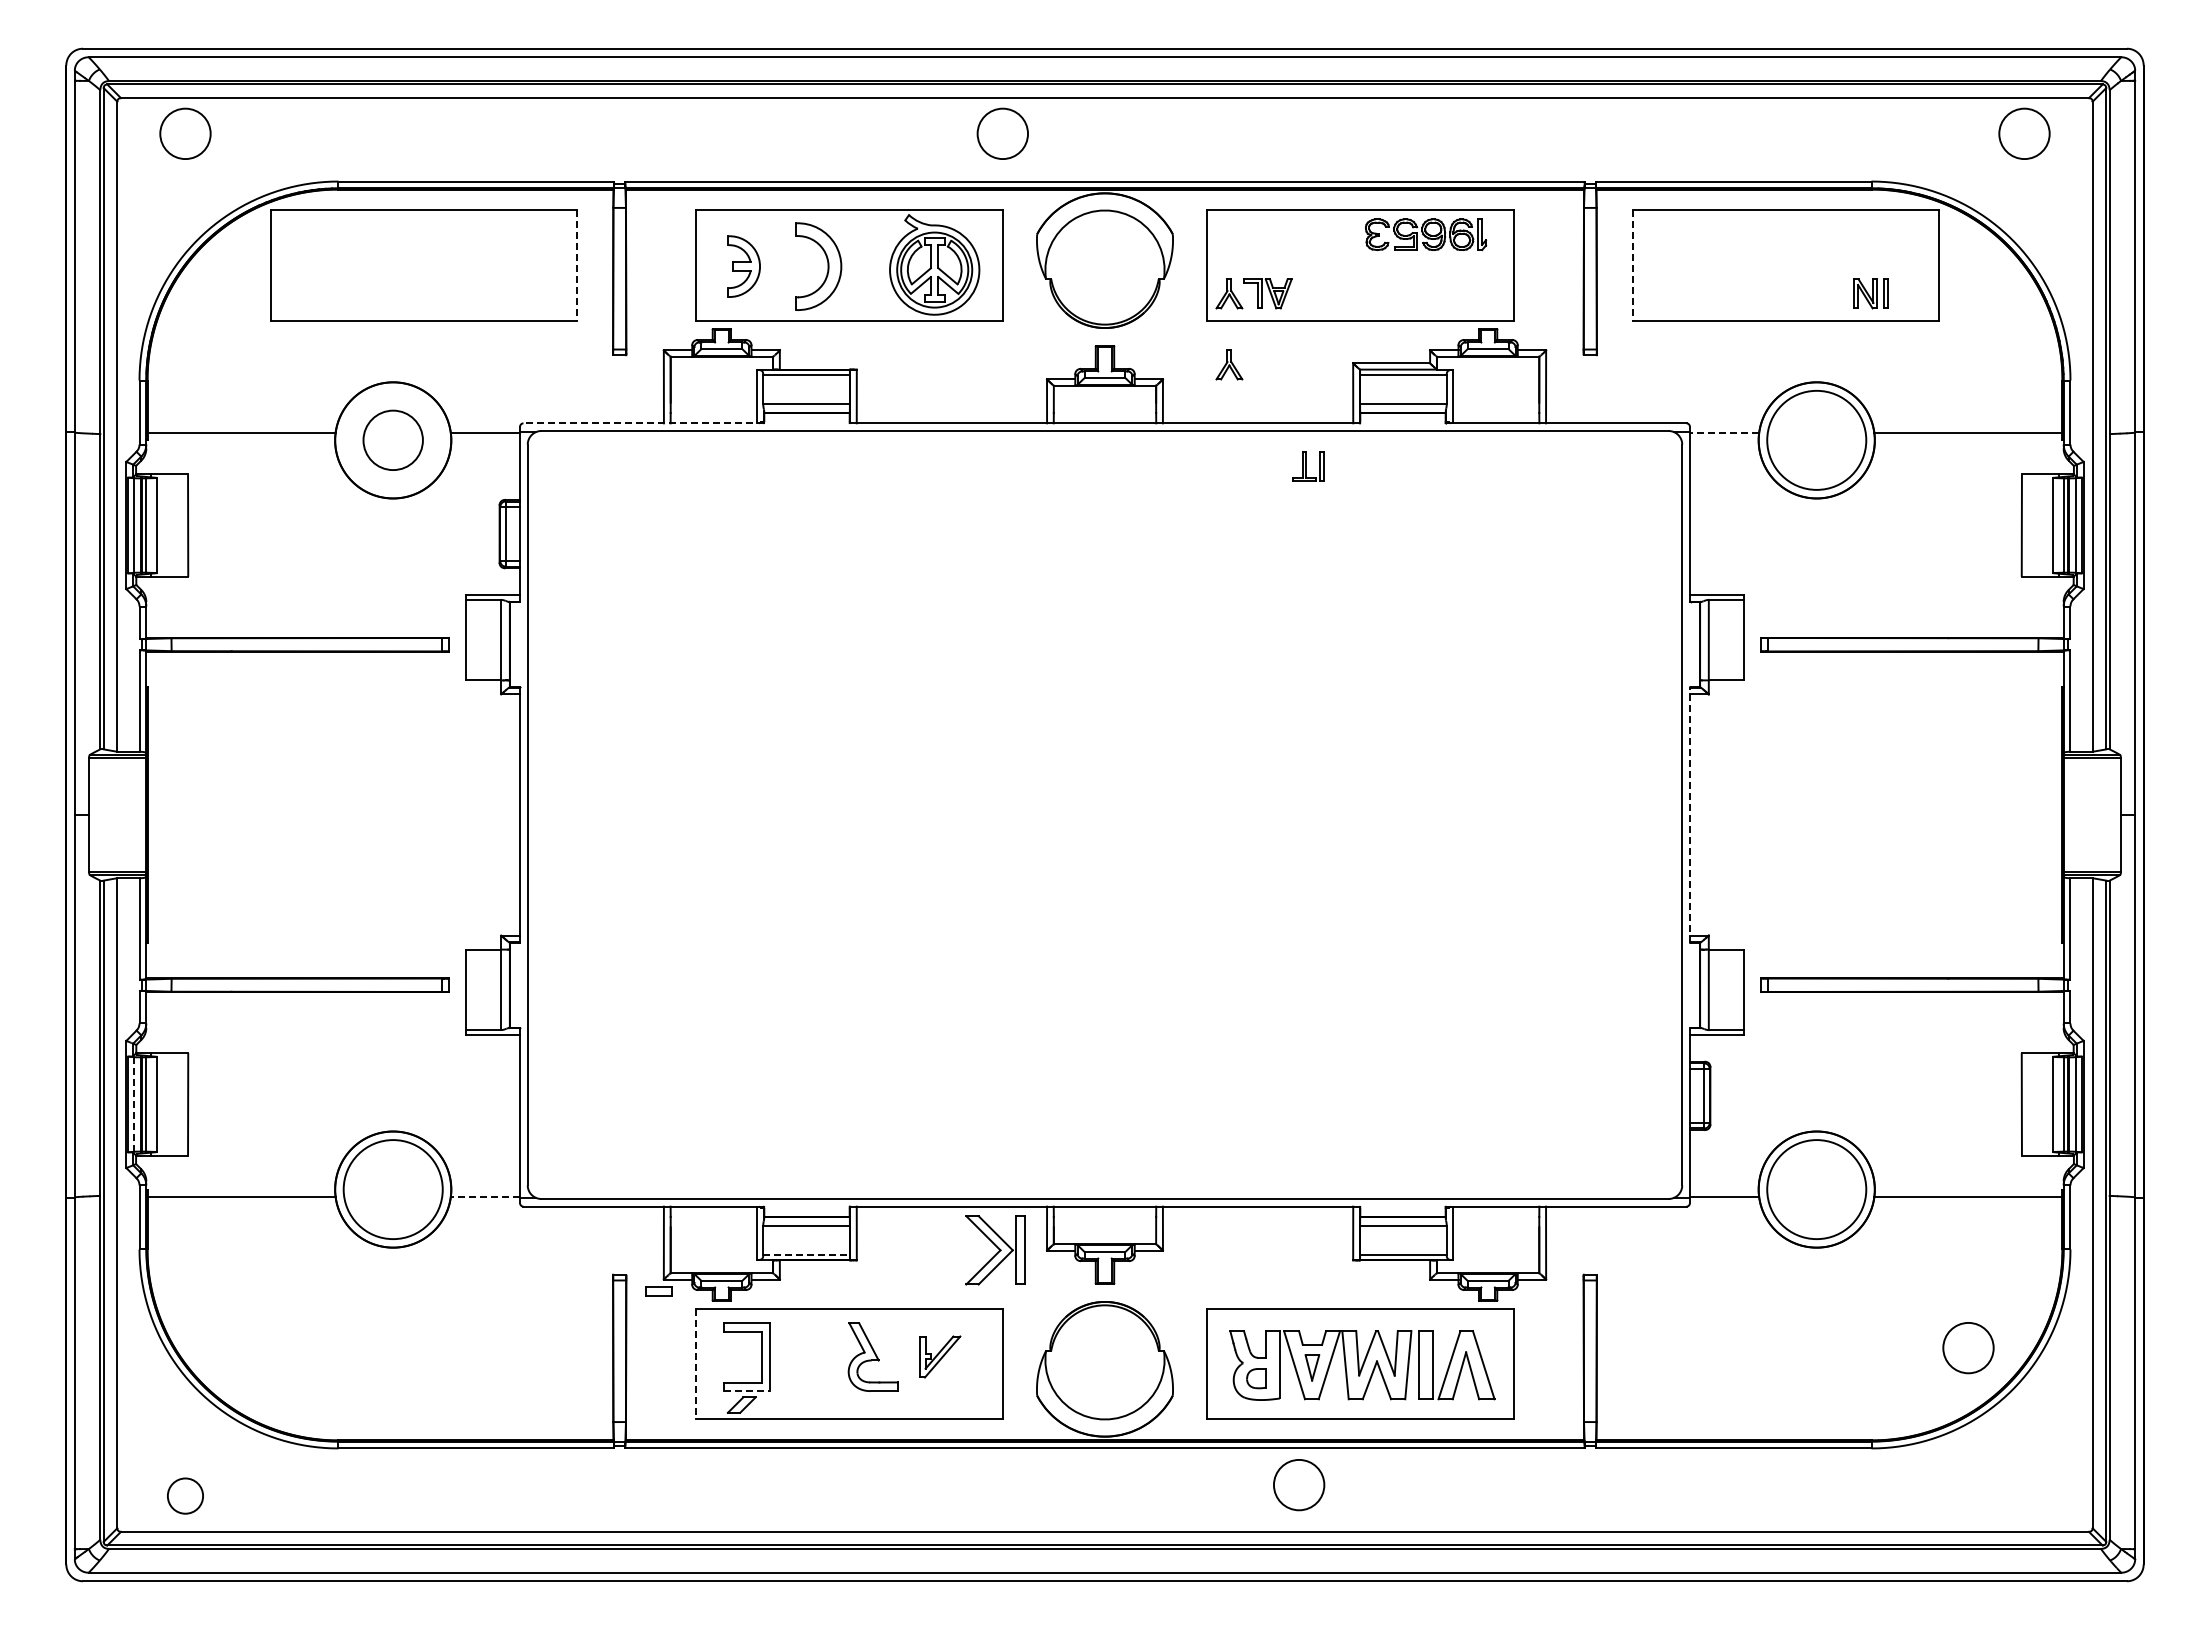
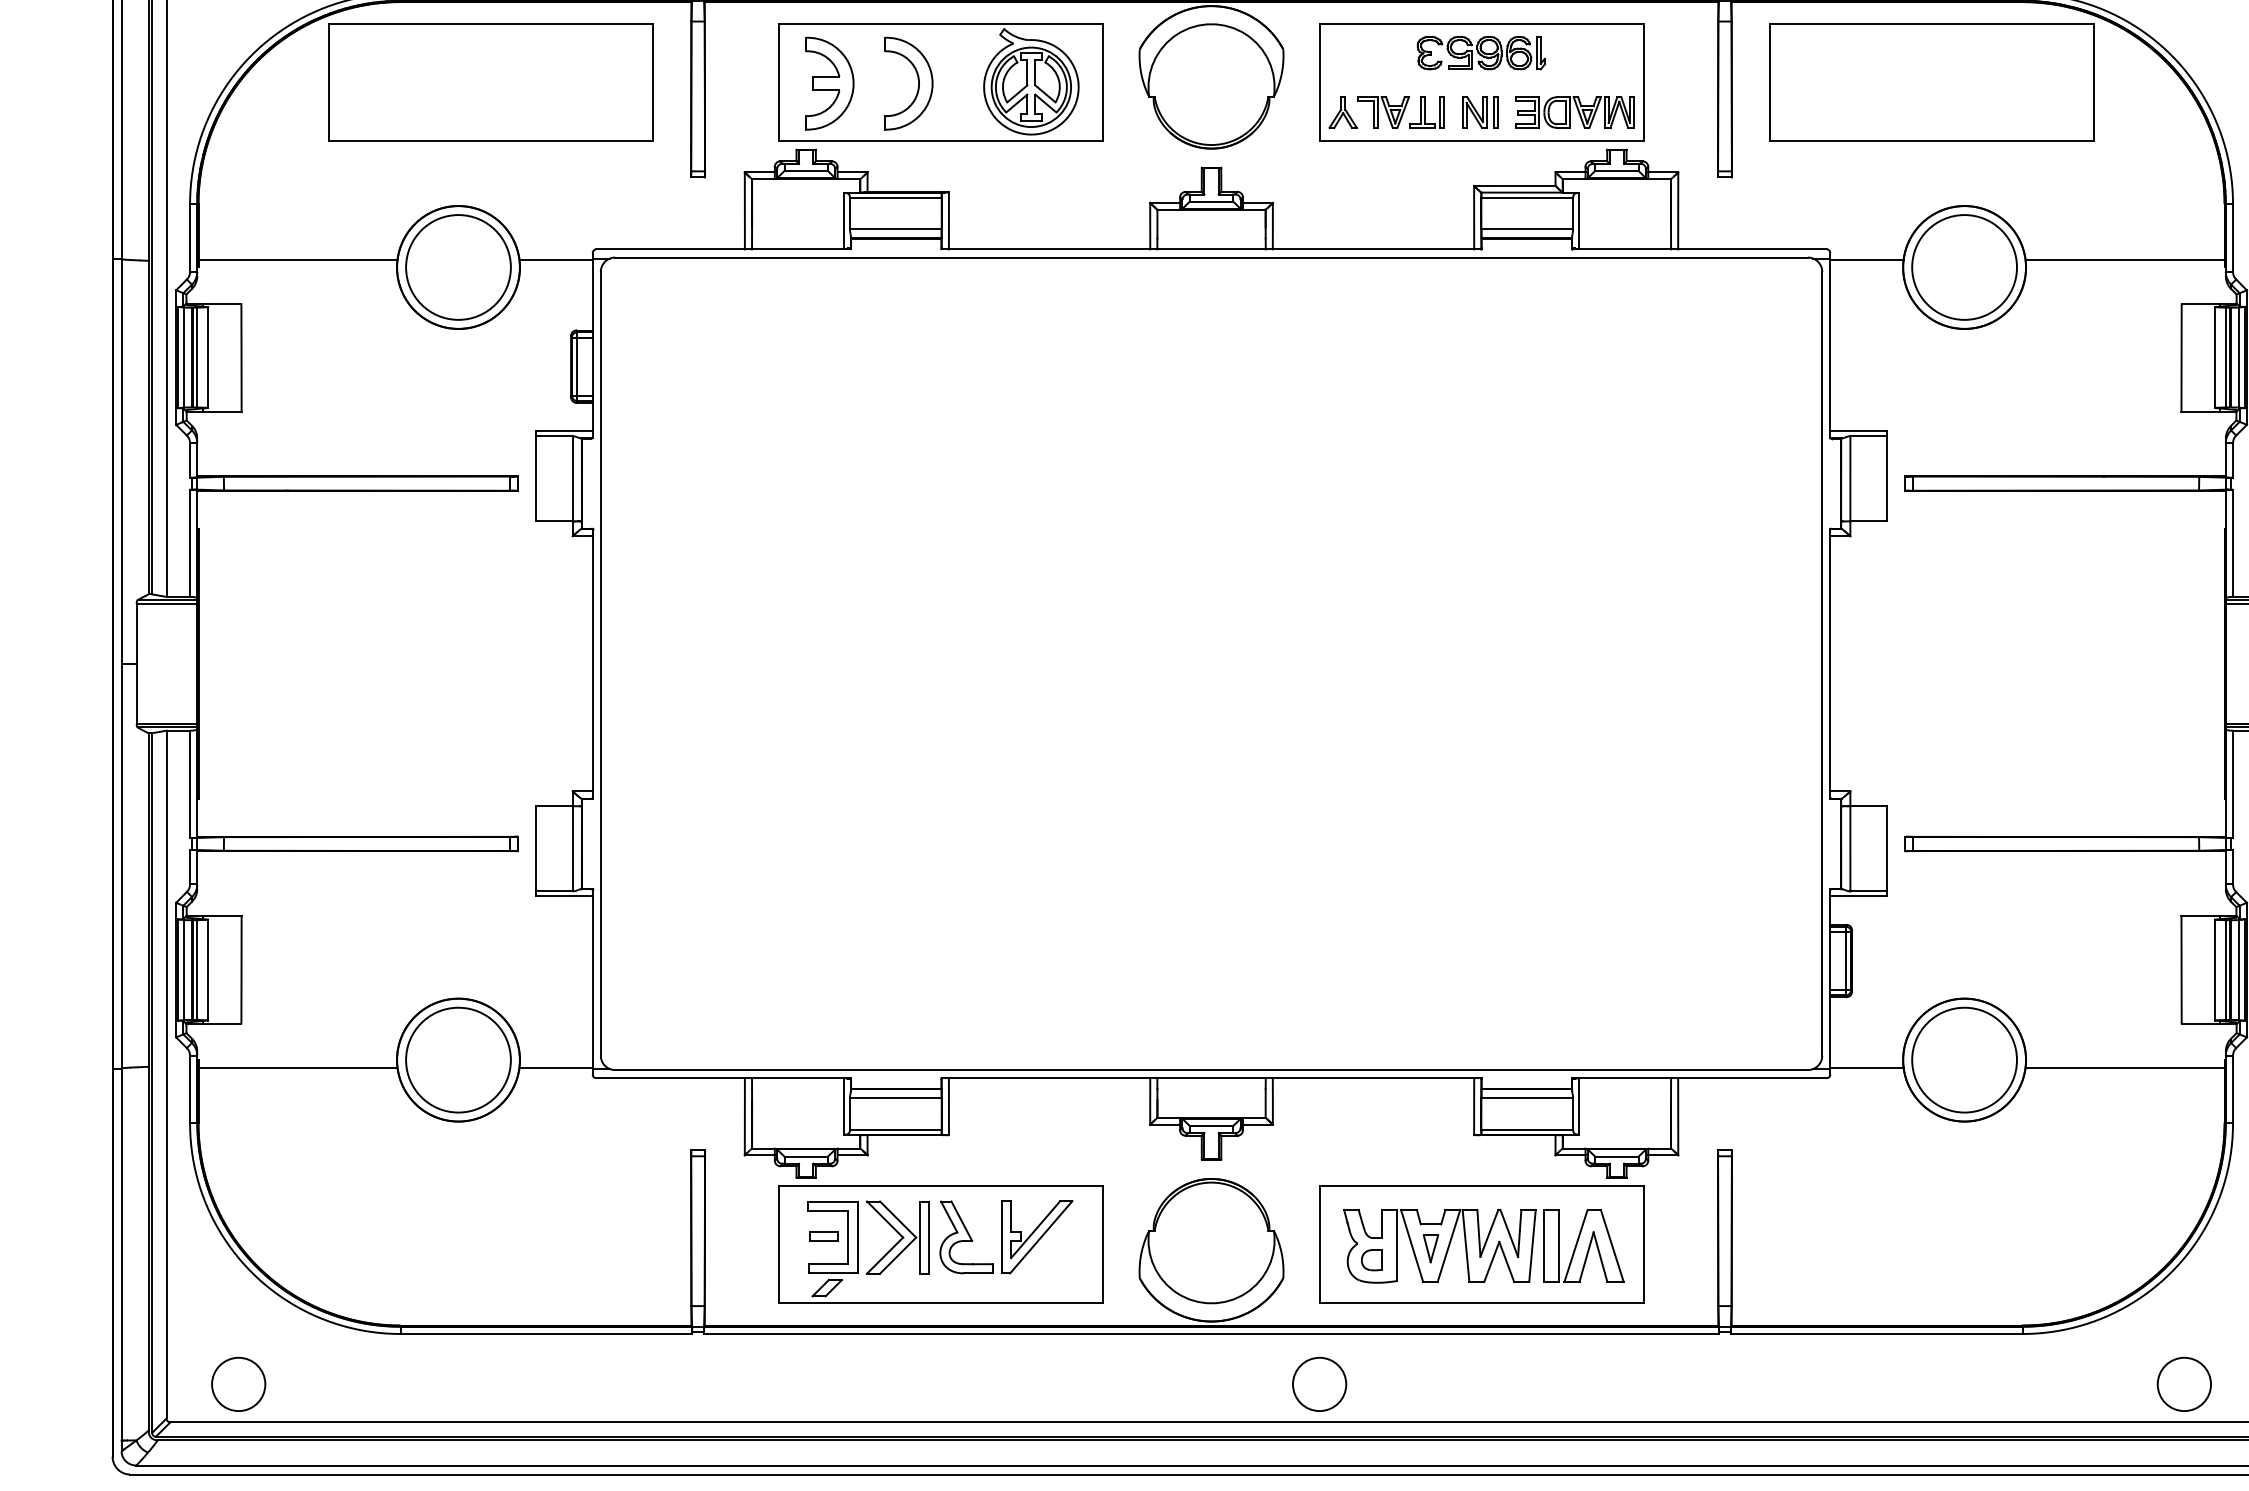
part: (1426, 234) -> (1481, 52), moved
line: (577, 266) -> (653, 83), dashed -> solid
part: (744, 266) -> (830, 83), size x1.43
line: (1632, 266) -> (1769, 83), dashed -> solid
part: (1448, 293) -> (1574, 112), added
part: (1870, 293) -> (1479, 112), moved
part: (1229, 364) -> (1343, 187), removed
line: (643, 423) -> (723, 249), dashed -> solid
line: (1724, 433) -> (1866, 260), dashed -> solid
circle: (392, 439) -> (457, 266), size x1.67
part: (1308, 466) -> (1426, 112), moved
line: (1689, 815) -> (1829, 664), dashed -> solid
line: (133, 1104) -> (183, 970), dashed -> solid
line: (485, 1196) -> (556, 1067), dashed -> solid
part: (995, 1250) -> (897, 1237), moved
line: (807, 1255) -> (896, 1129), dashed -> solid
part: (658, 1291) -> (823, 1236), moved
circle: (1968, 1348) -> (2184, 1384), moved
part: (940, 1356) -> (1037, 1236), size x1.67
line: (696, 1364) -> (779, 1245), dashed -> solid
line: (747, 1391) -> (833, 1273), dashed -> solid
circle: (1299, 1485) -> (1319, 1384), moved
circle: (185, 1495) -> (238, 1383), size x1.43

